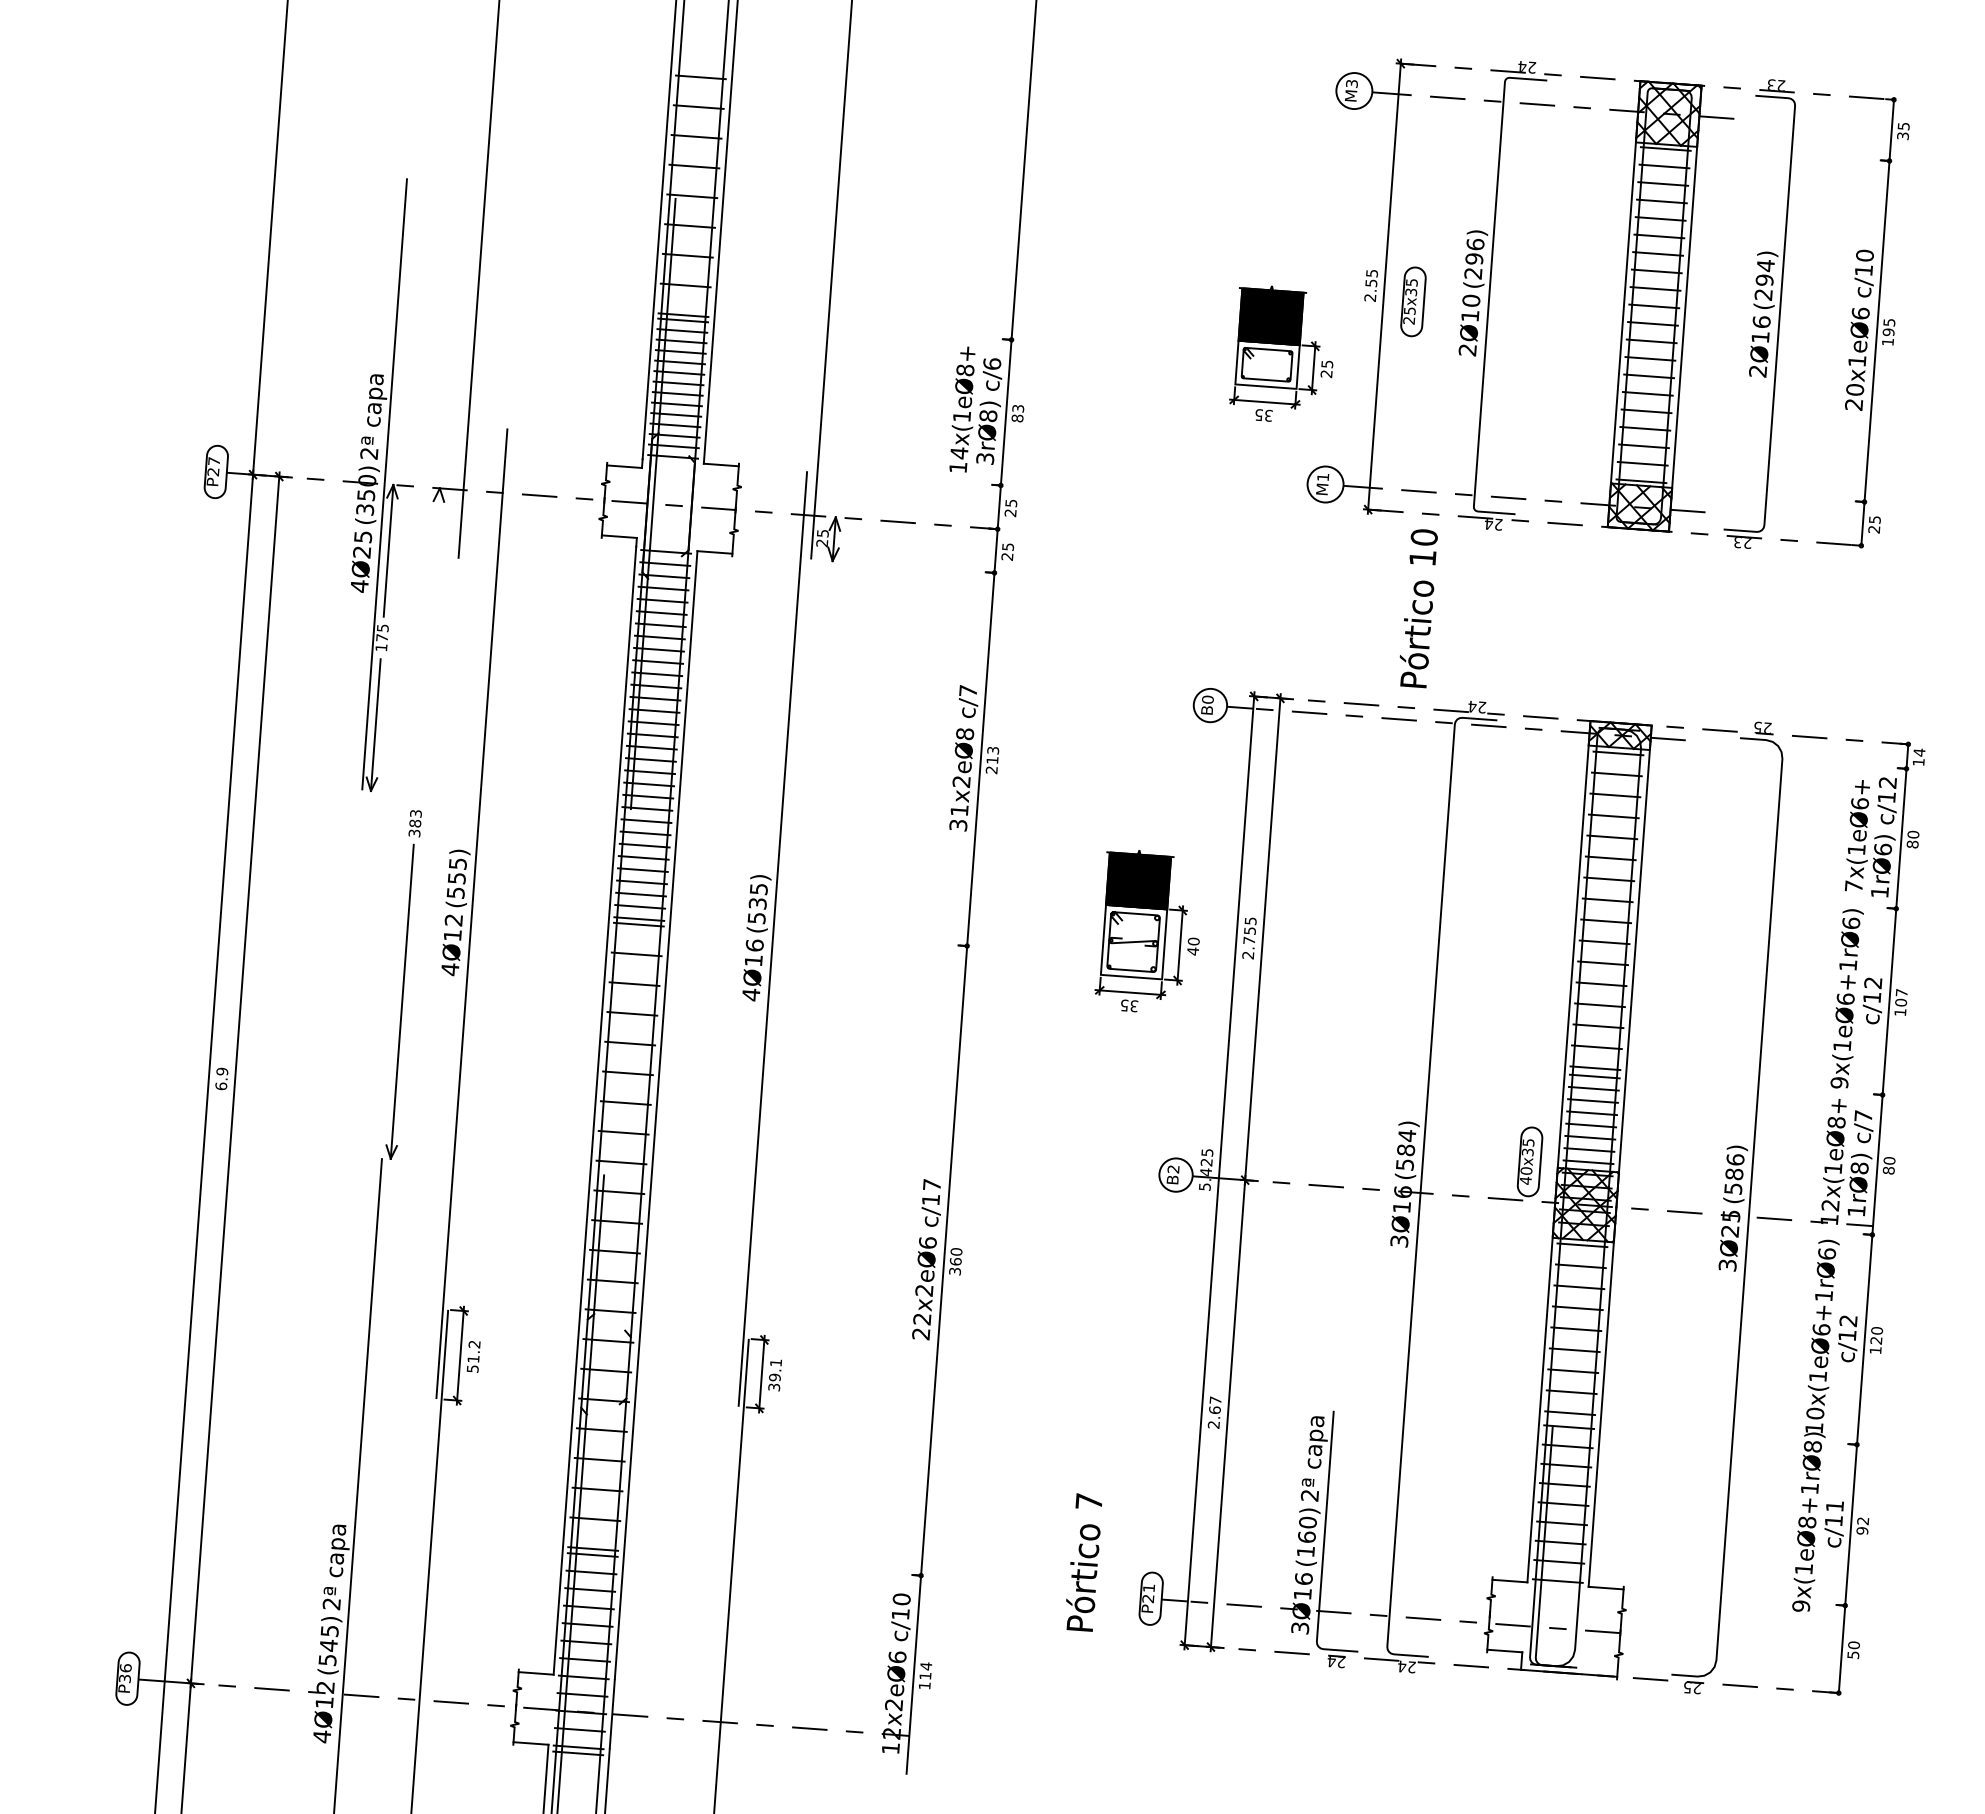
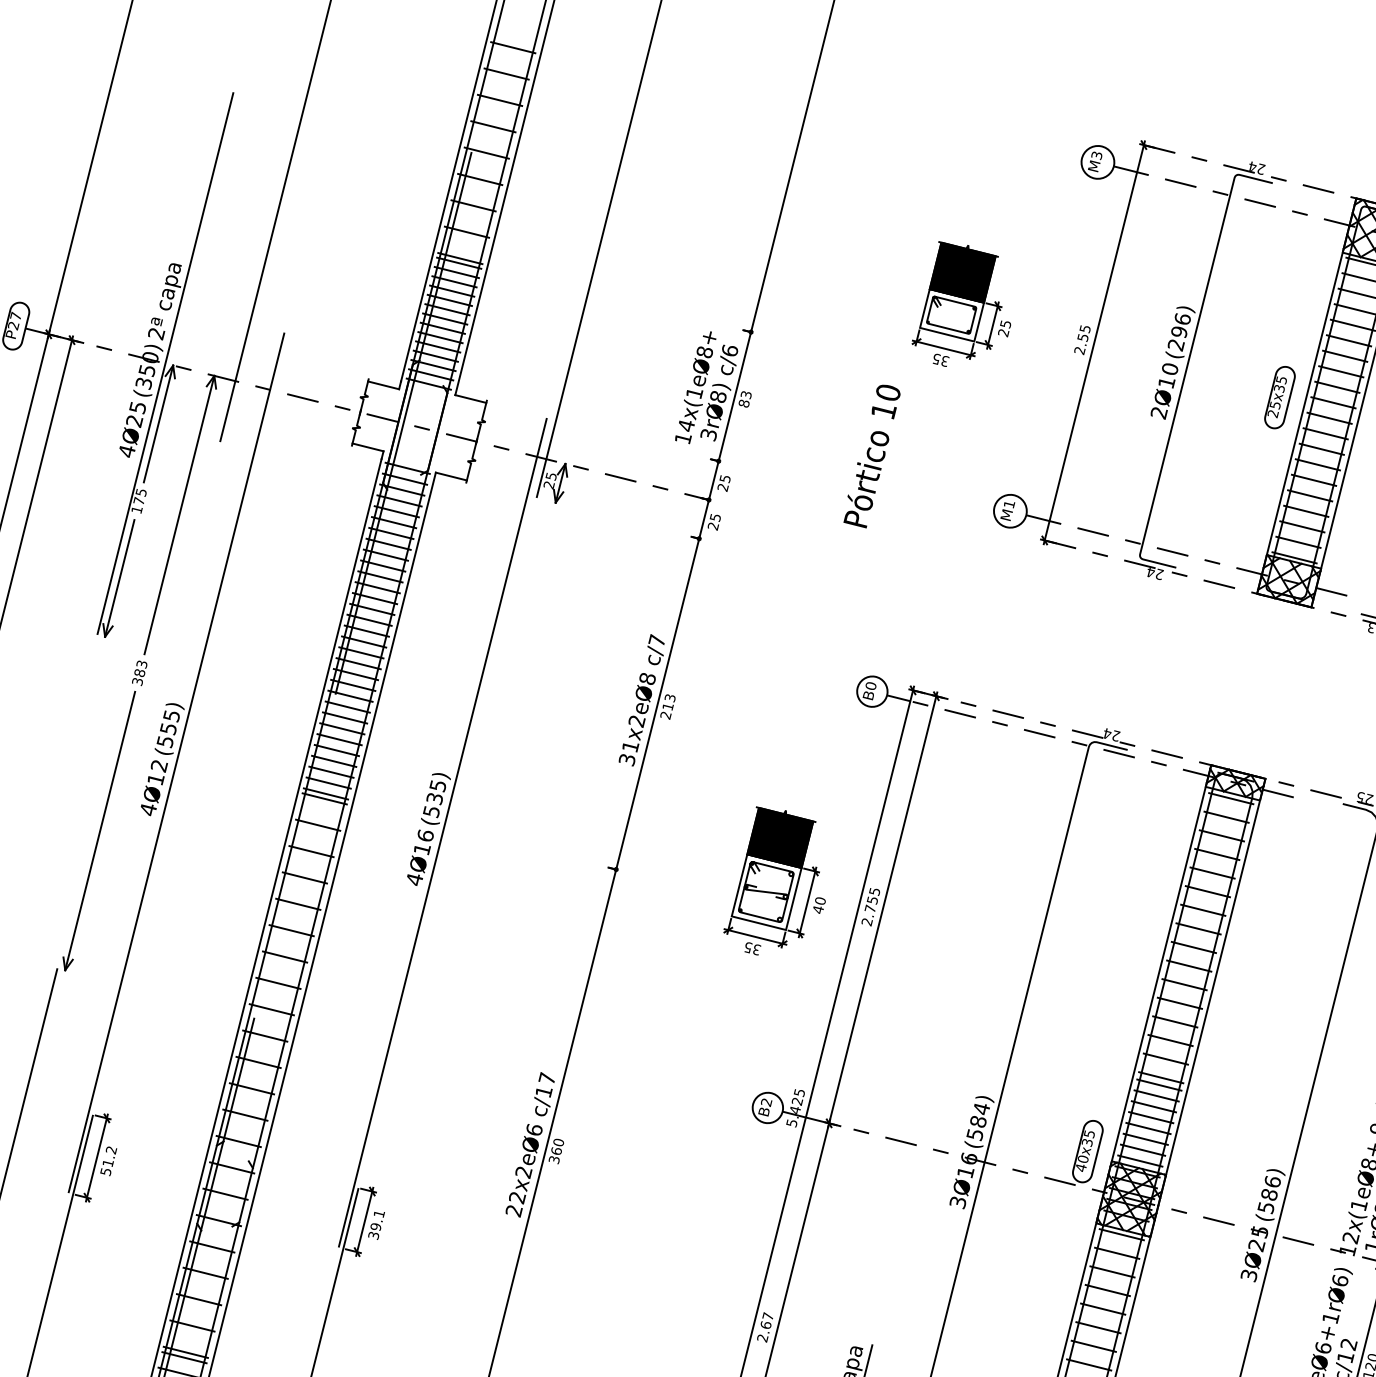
part: (1413, 301) -> (1280, 397), moved
part: (1281, 353) -> (966, 307), moved
text: (1418, 608) -> (871, 455), moved
line: (427, 645) -> (178, 515), added

